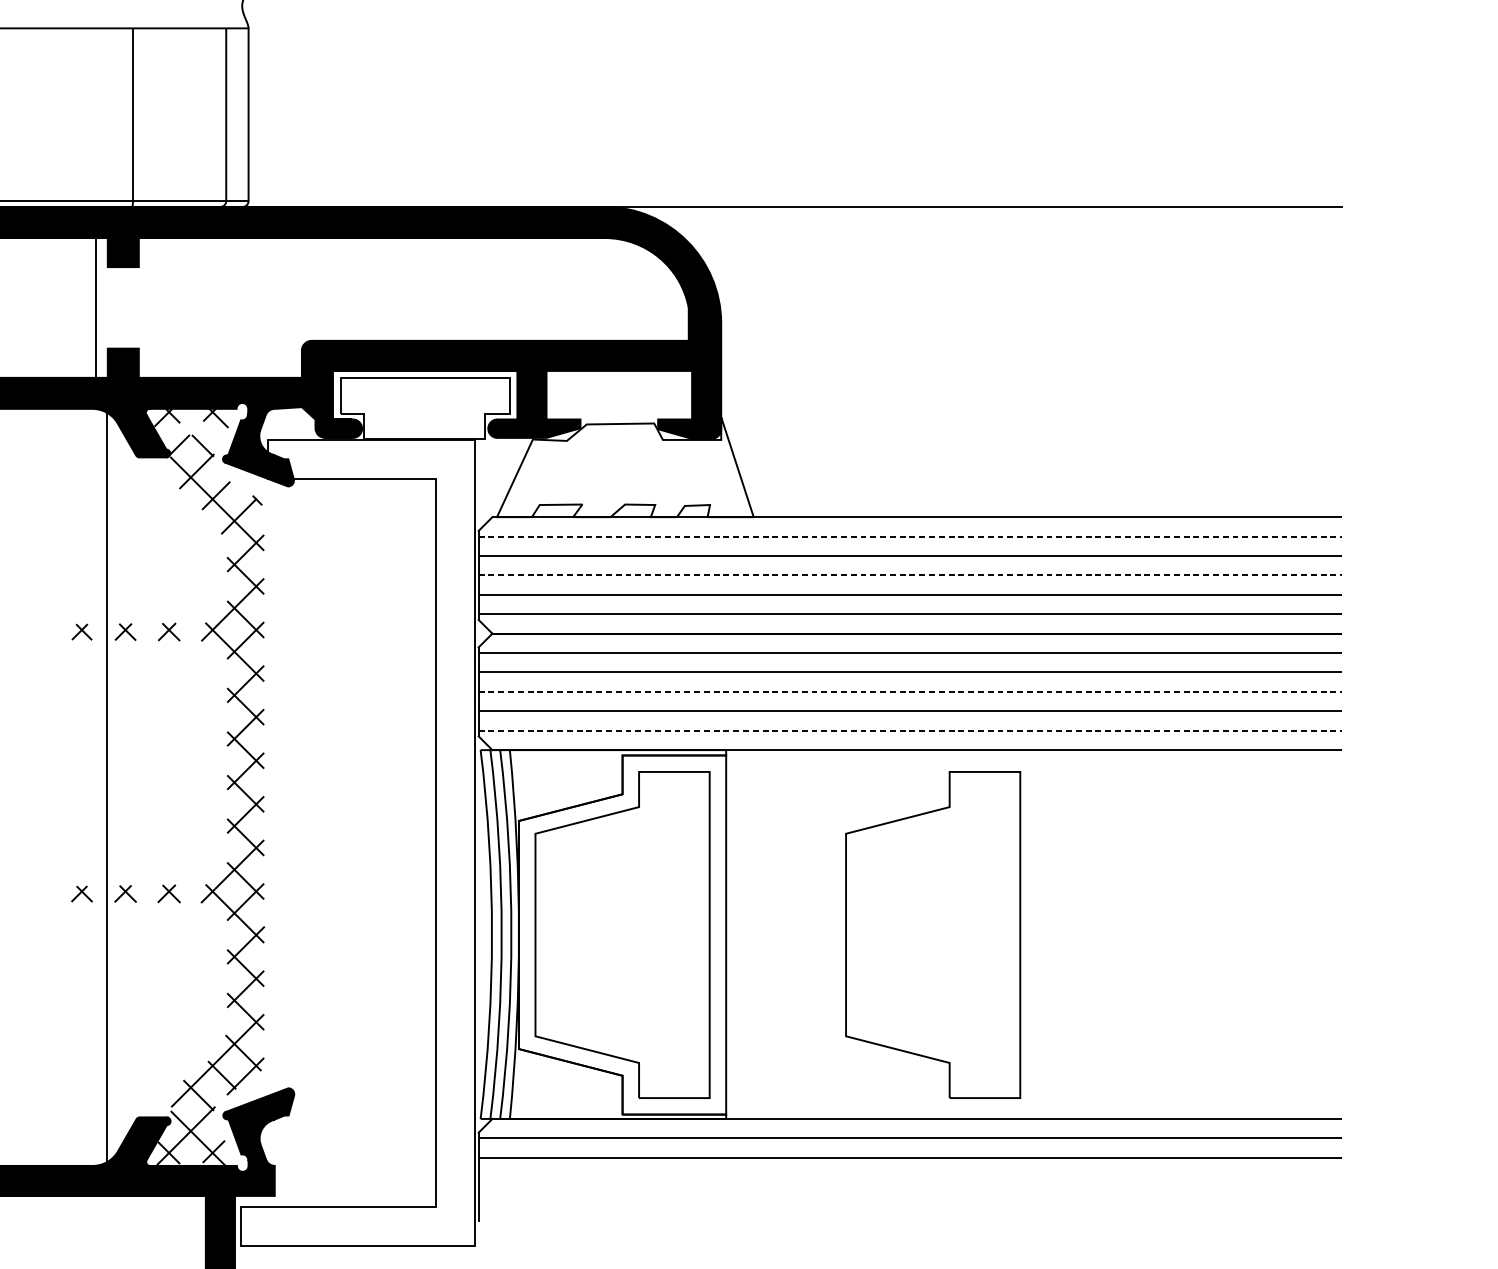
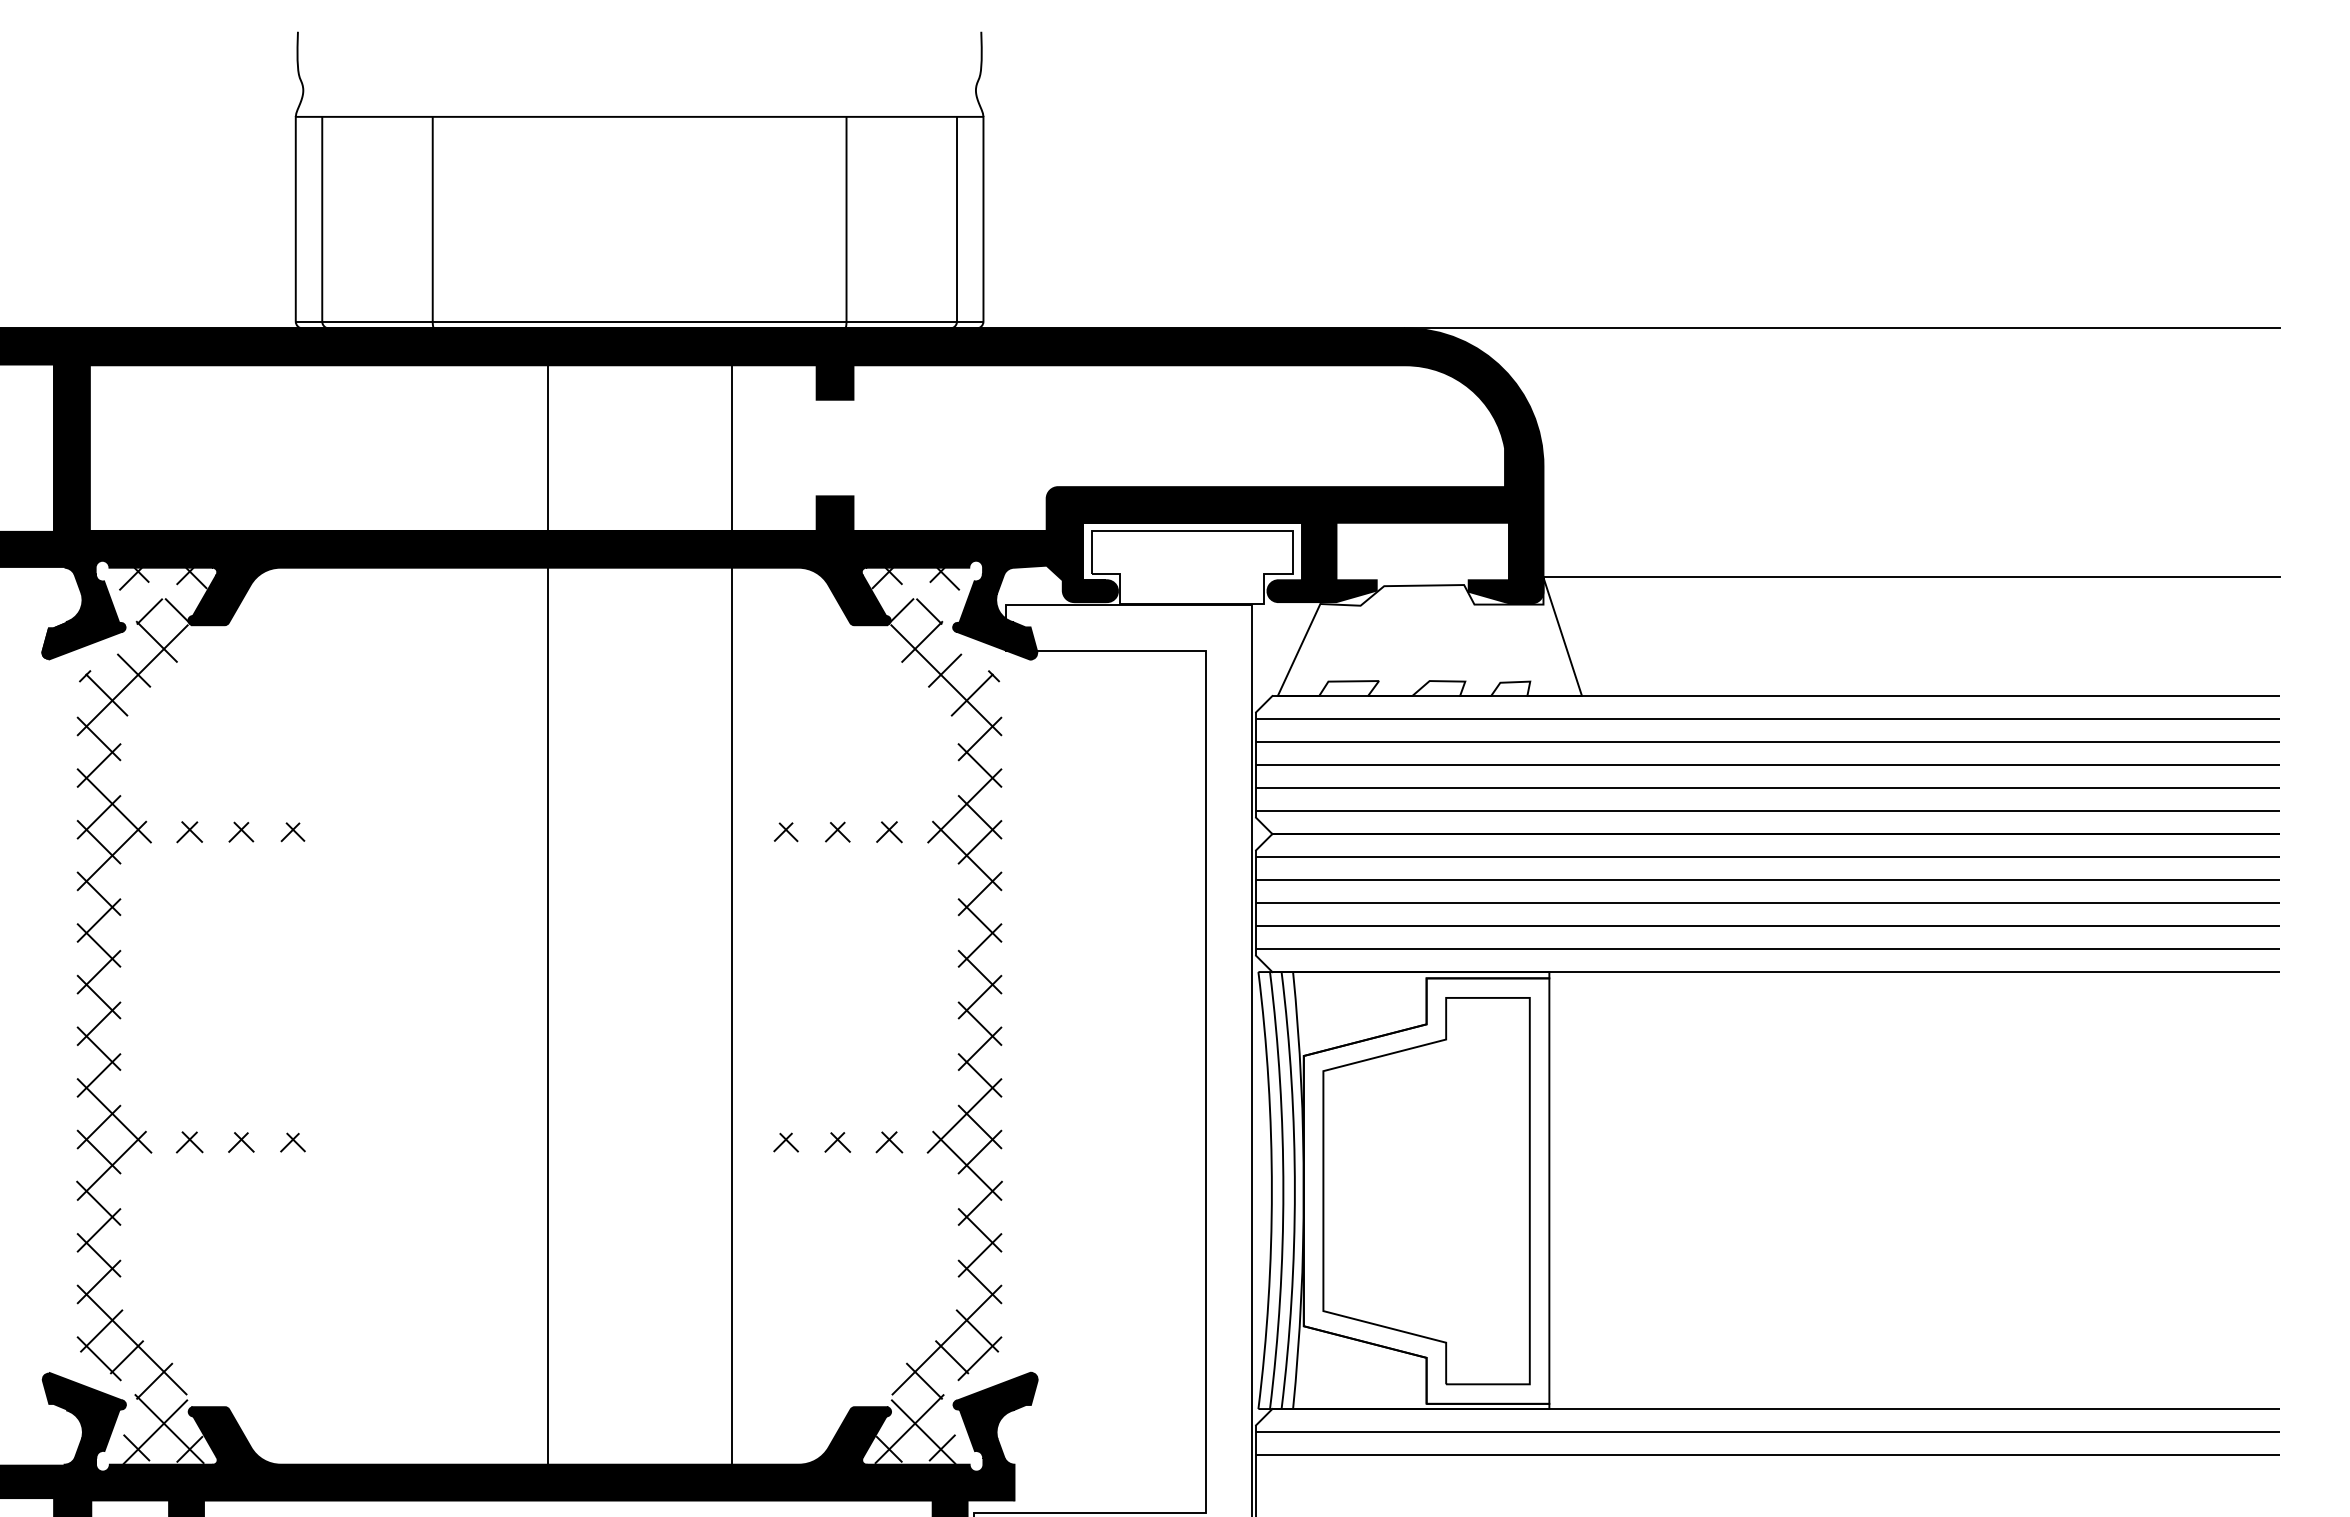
line: (95, 307) -> (731, 447), moved
line: (1028, 417) -> (1907, 577), added
line: (910, 536) -> (1767, 719), dashed -> solid
line: (910, 575) -> (1767, 765), dashed -> solid
line: (910, 692) -> (1767, 903), dashed -> solid
line: (910, 731) -> (1767, 949), dashed -> solid
line: (106, 786) -> (731, 1015), moved
part: (933, 935) -> (1794, 1191), removed

